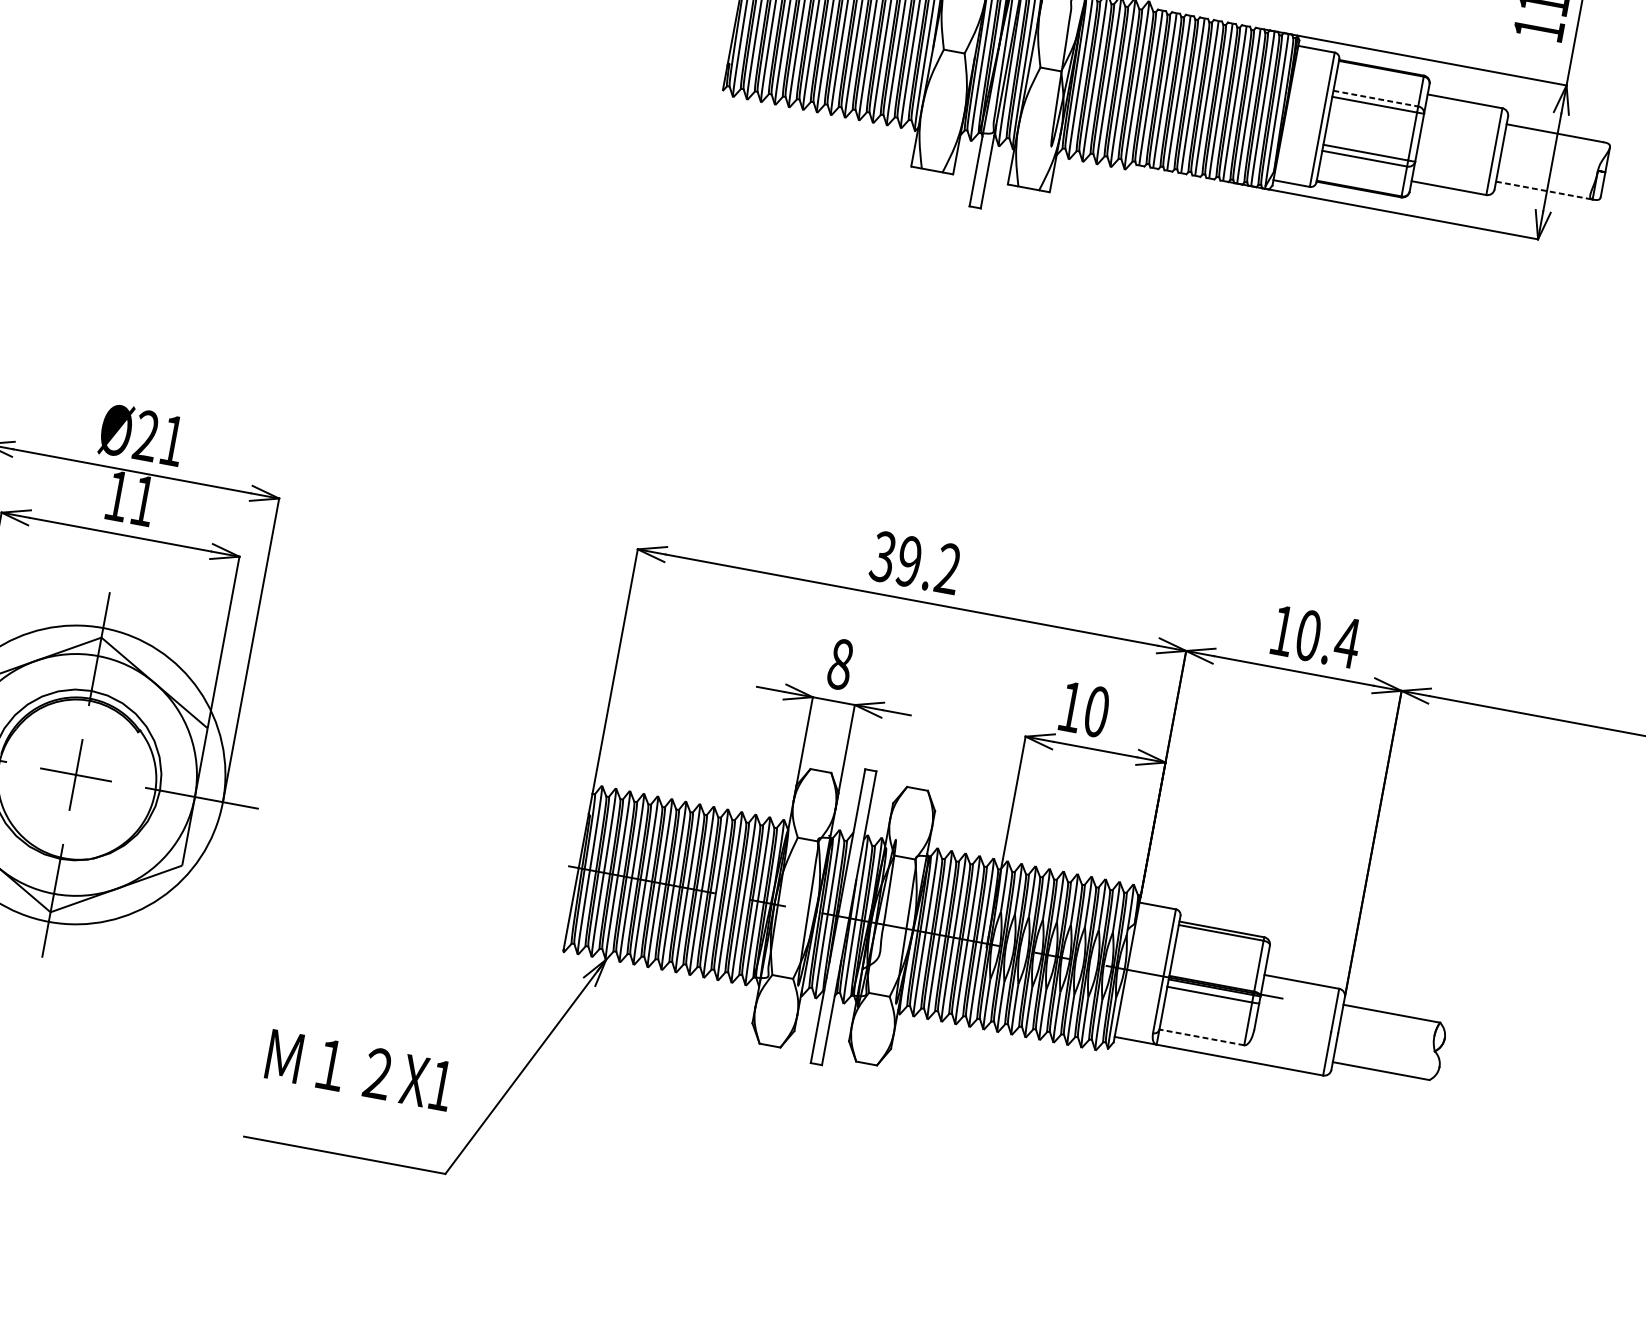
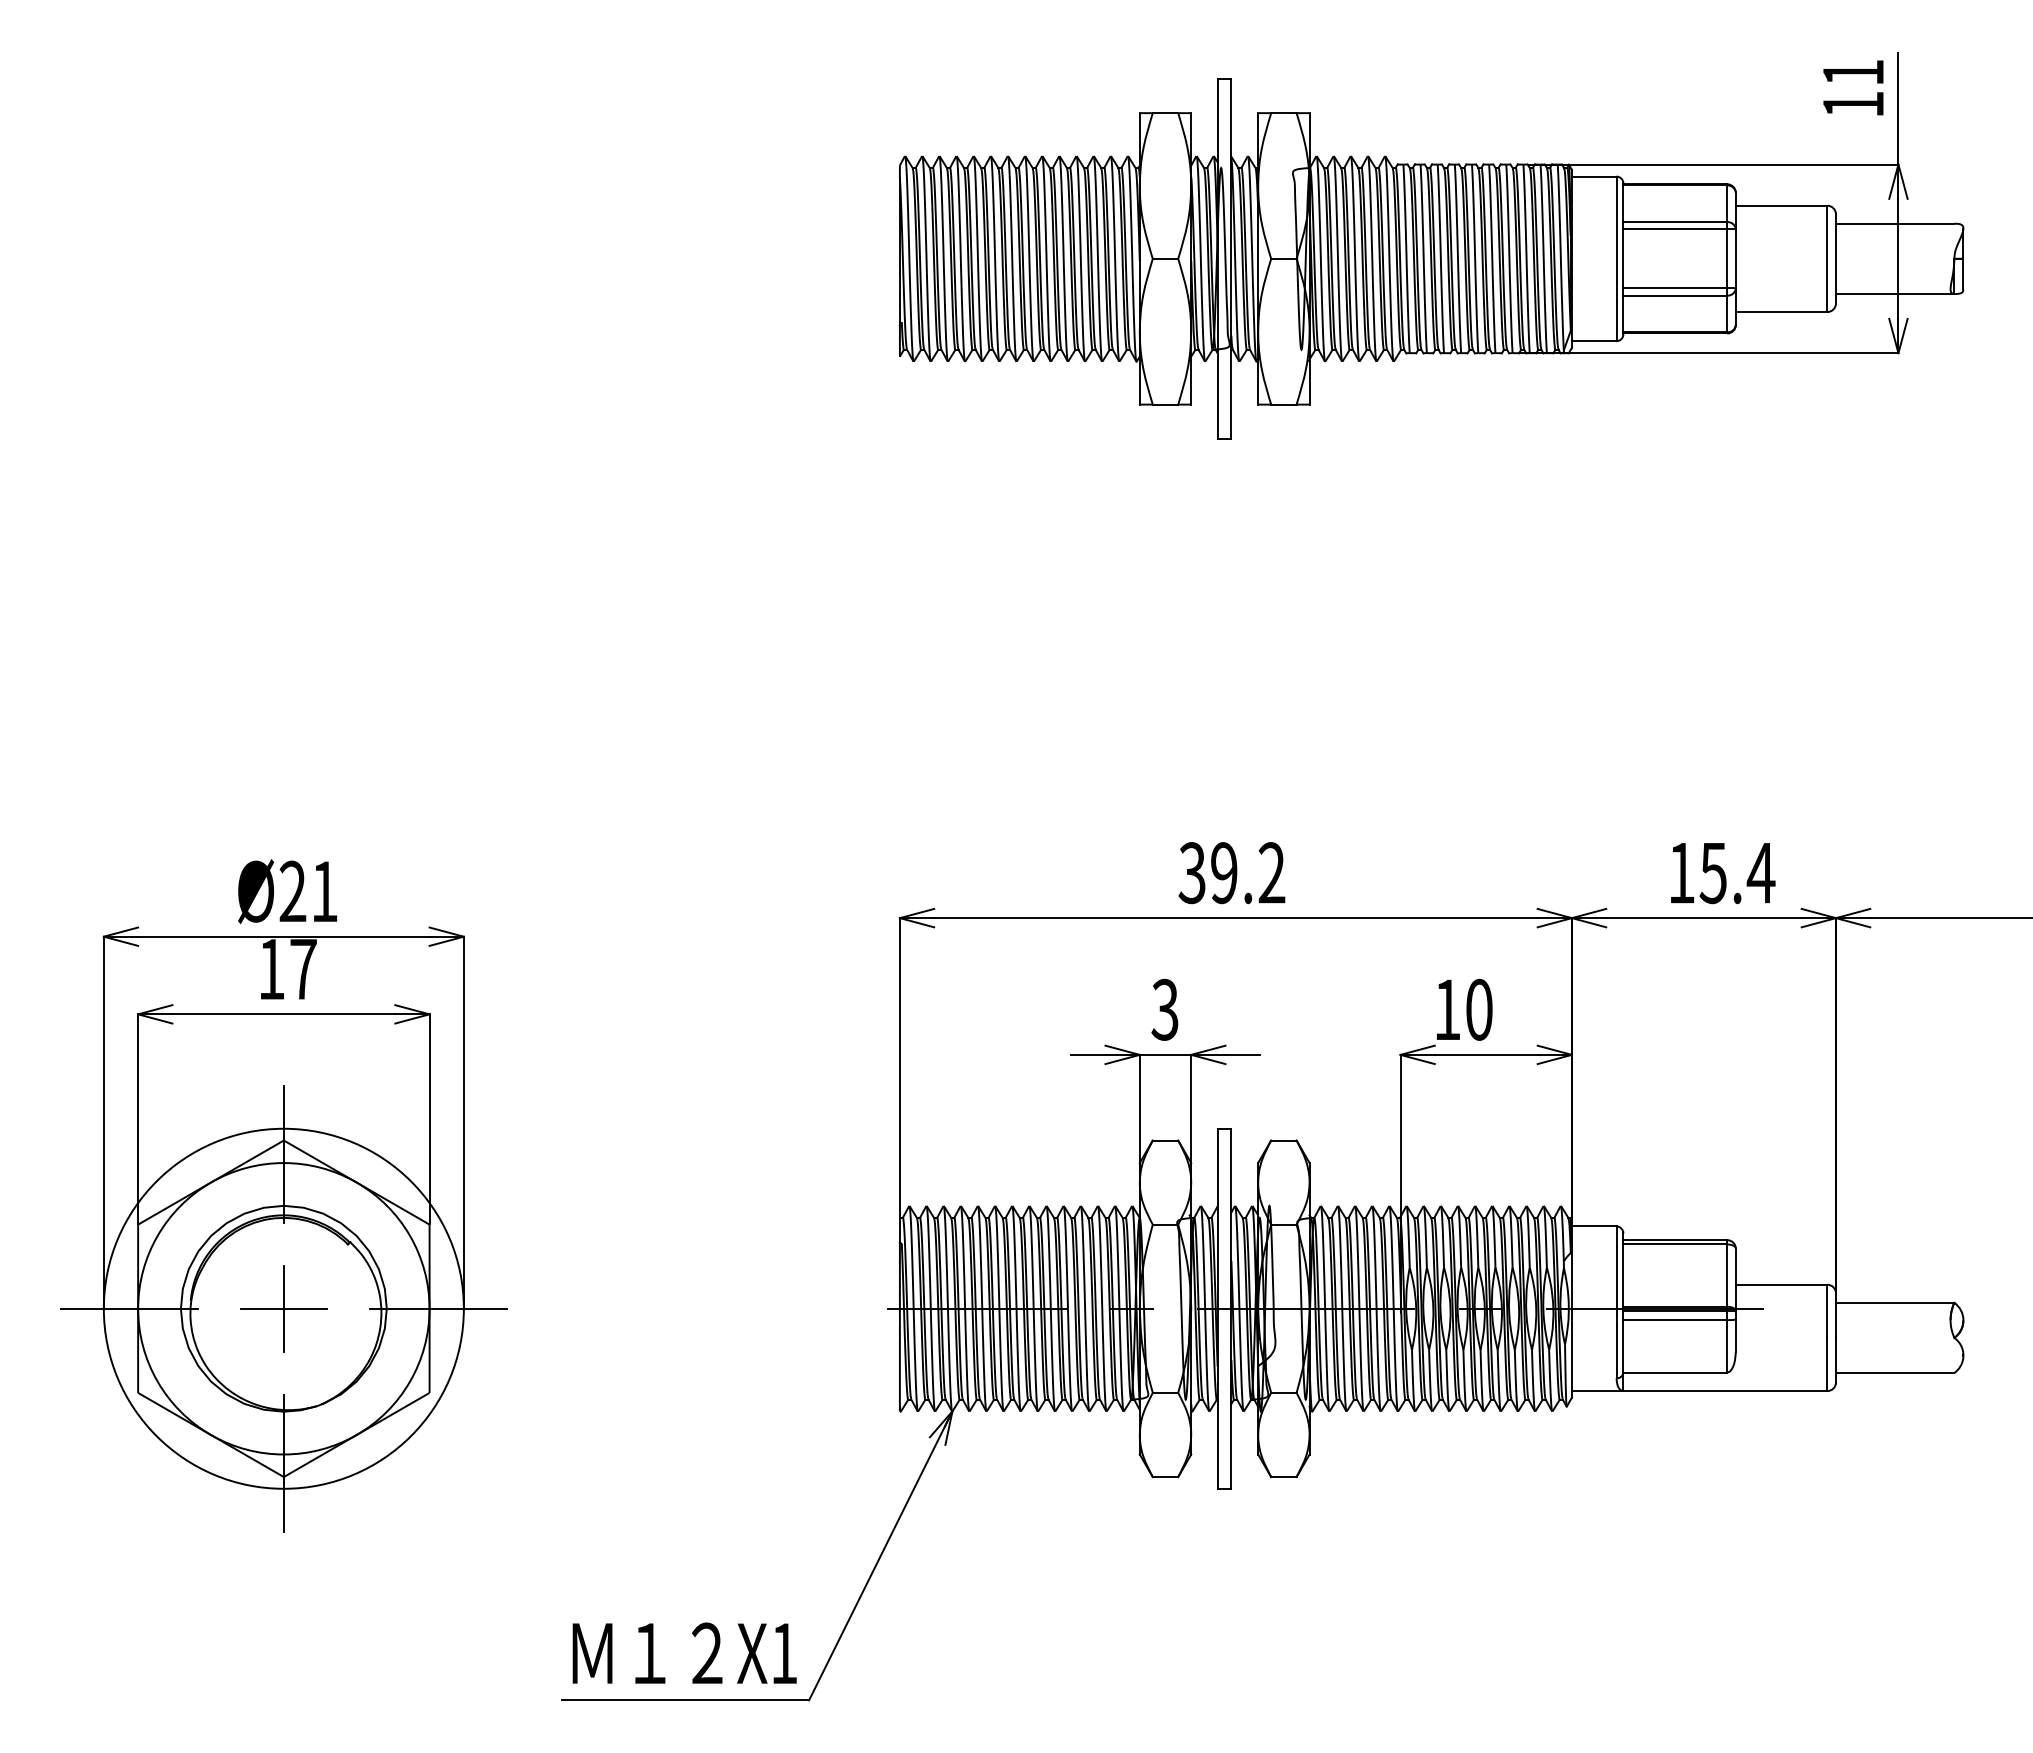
line: (1375, 99) -> (1675, 222), dashed -> solid
line: (1544, 191) -> (1895, 294), dashed -> solid
text: (143, 501) -> (303, 969), 11 -> 17
text: (1307, 635) -> (1712, 873), 10.4 -> 15.4
text: (839, 663) -> (1164, 1009), 8 -> 3
line: (1201, 1037) -> (1675, 1372), dashed -> solid
text: (359, 1069) -> (684, 1652), moved

